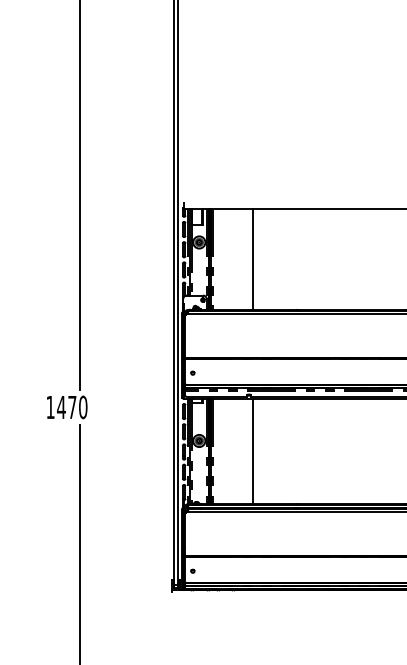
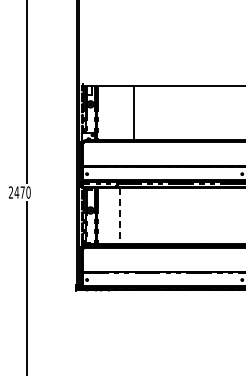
line: (253, 259) -> (133, 113), moved
text: (49, 407) -> (10, 192), 1470 -> 2470
line: (253, 452) -> (119, 216), solid -> dashed

